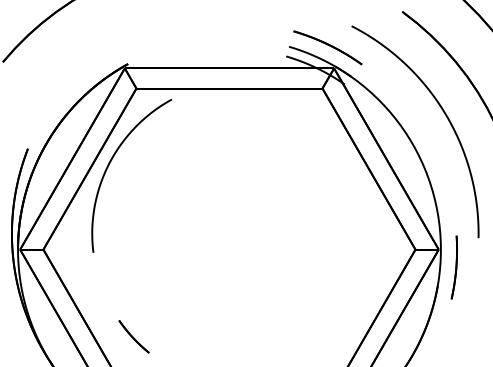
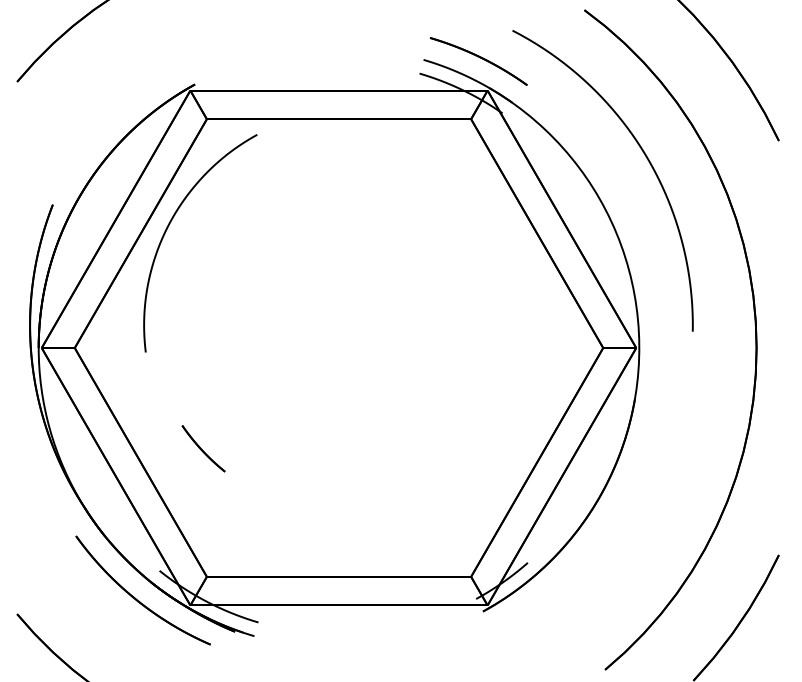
part: (454, 267) -> (658, 373), removed
part: (134, 336) -> (203, 448), moved

